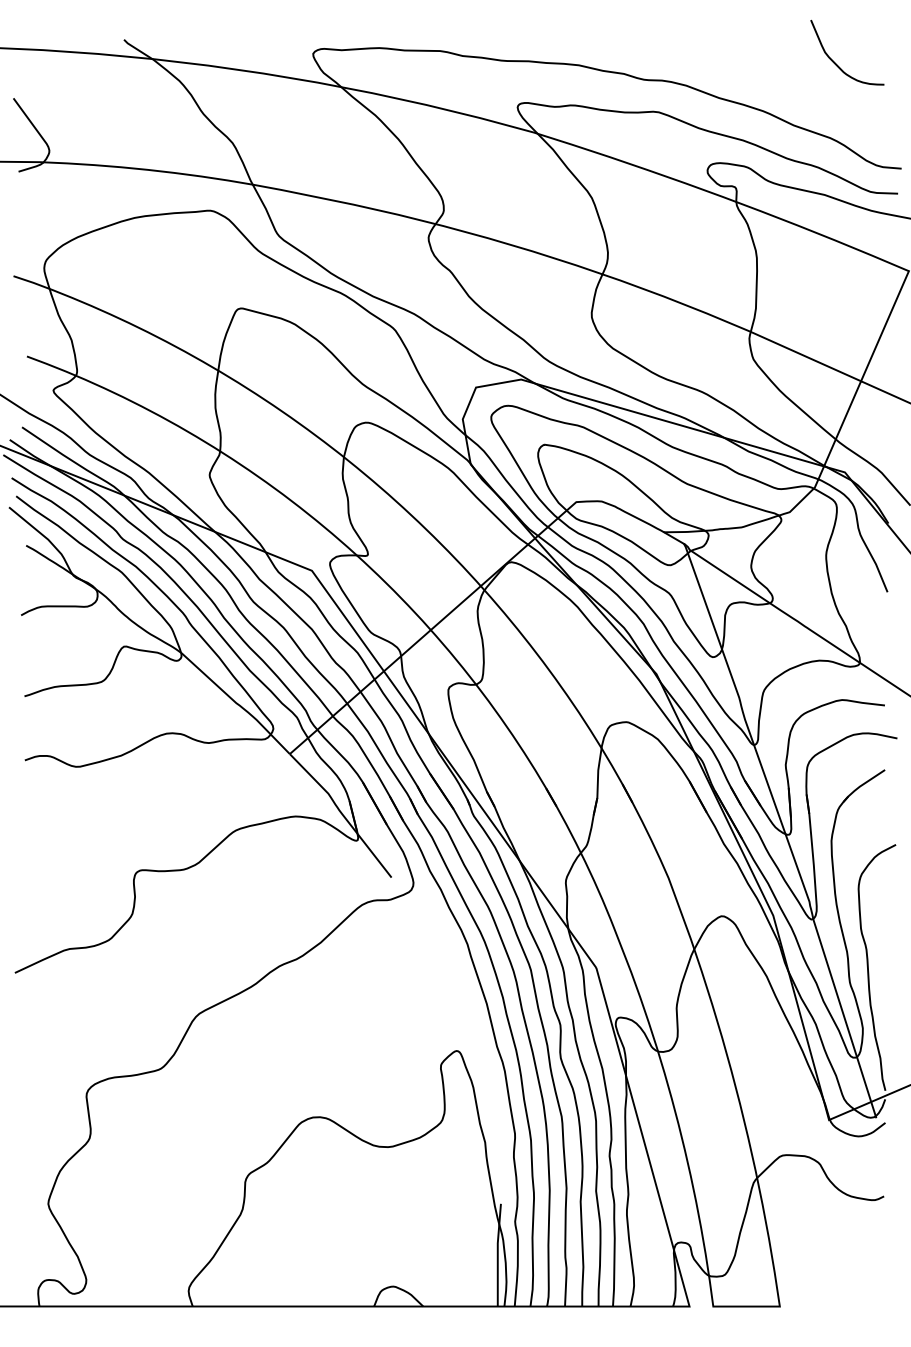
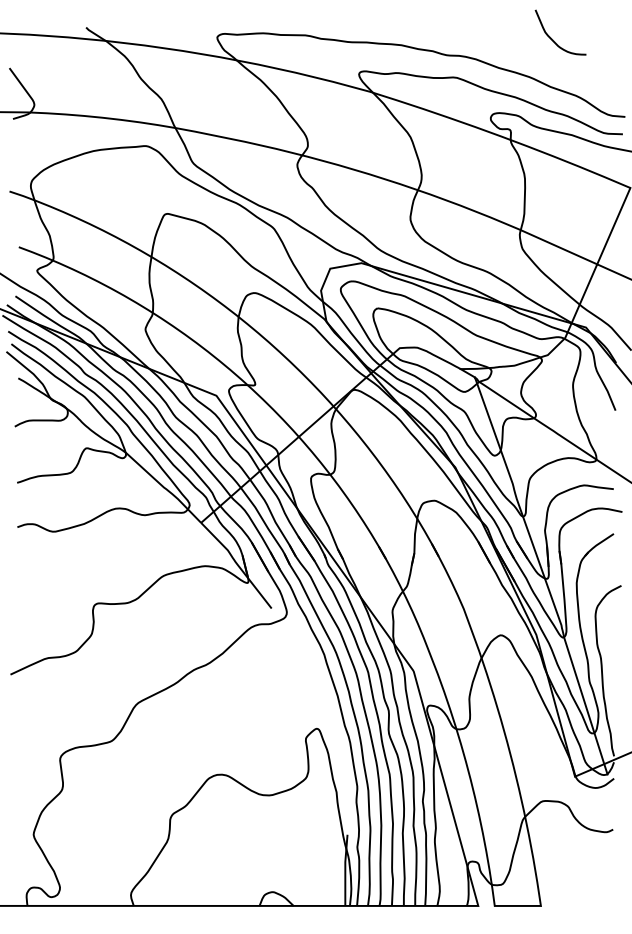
curve: (836, 62) -> (553, 39), moved

